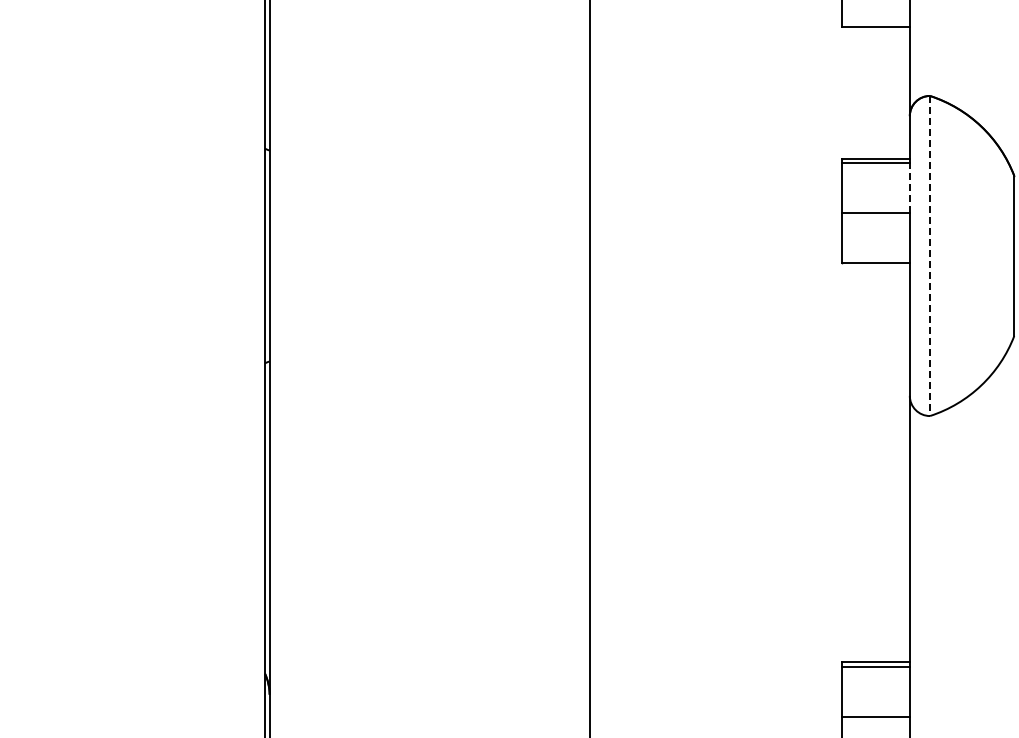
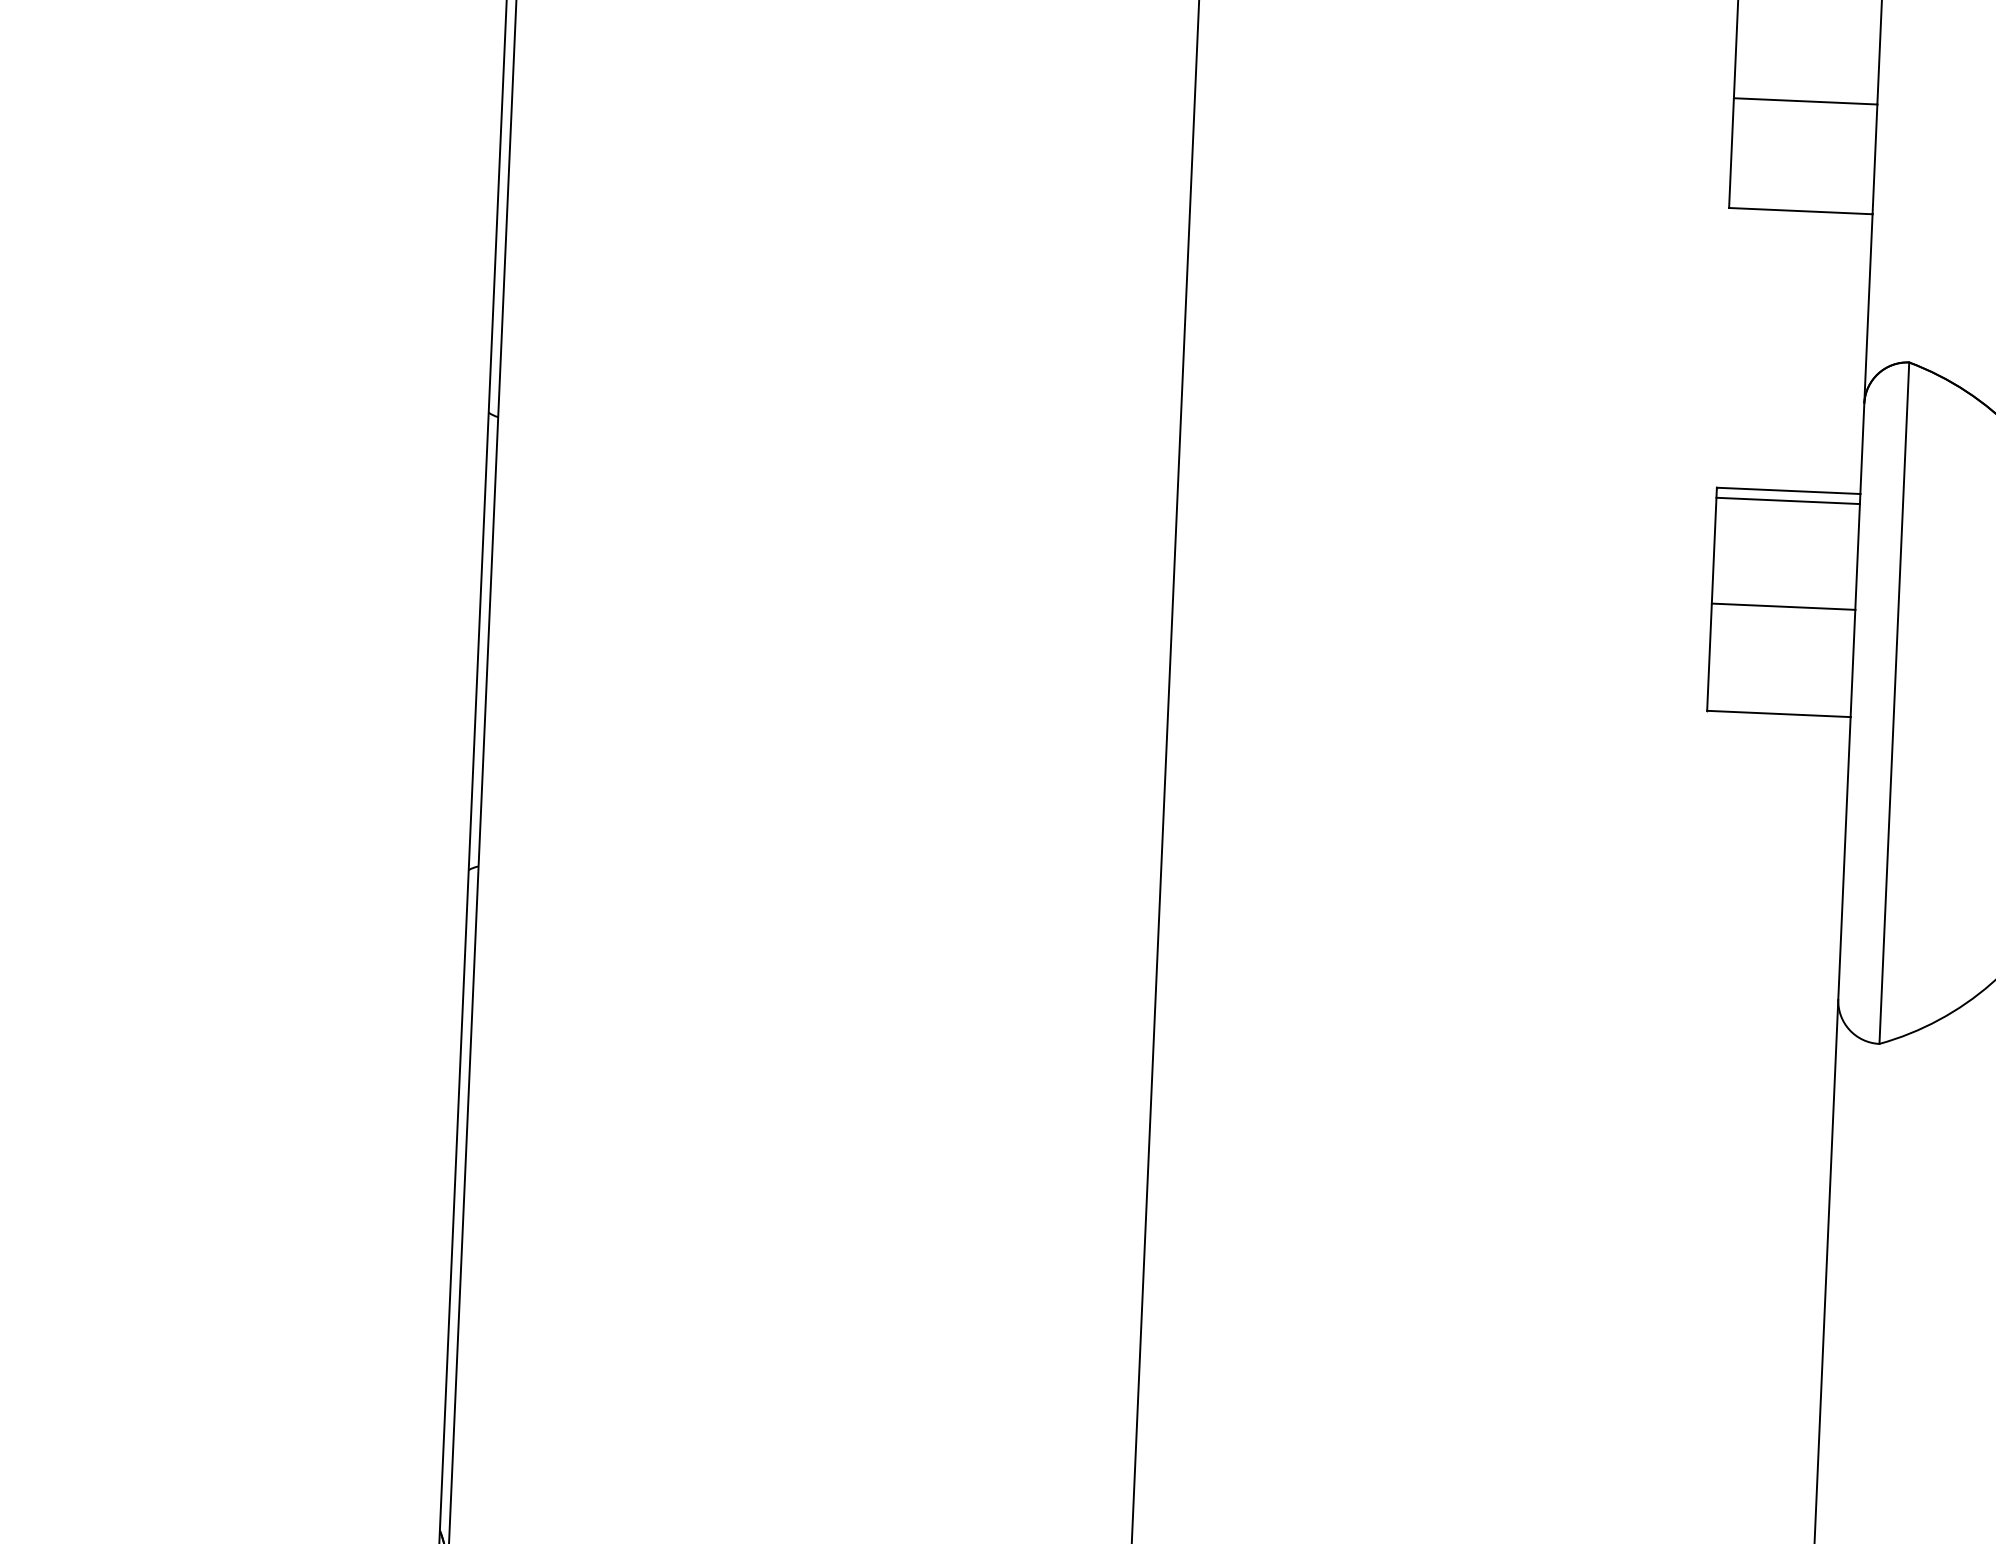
line: (909, 188) -> (1856, 557), dashed -> solid
line: (930, 256) -> (1895, 704), dashed -> solid

